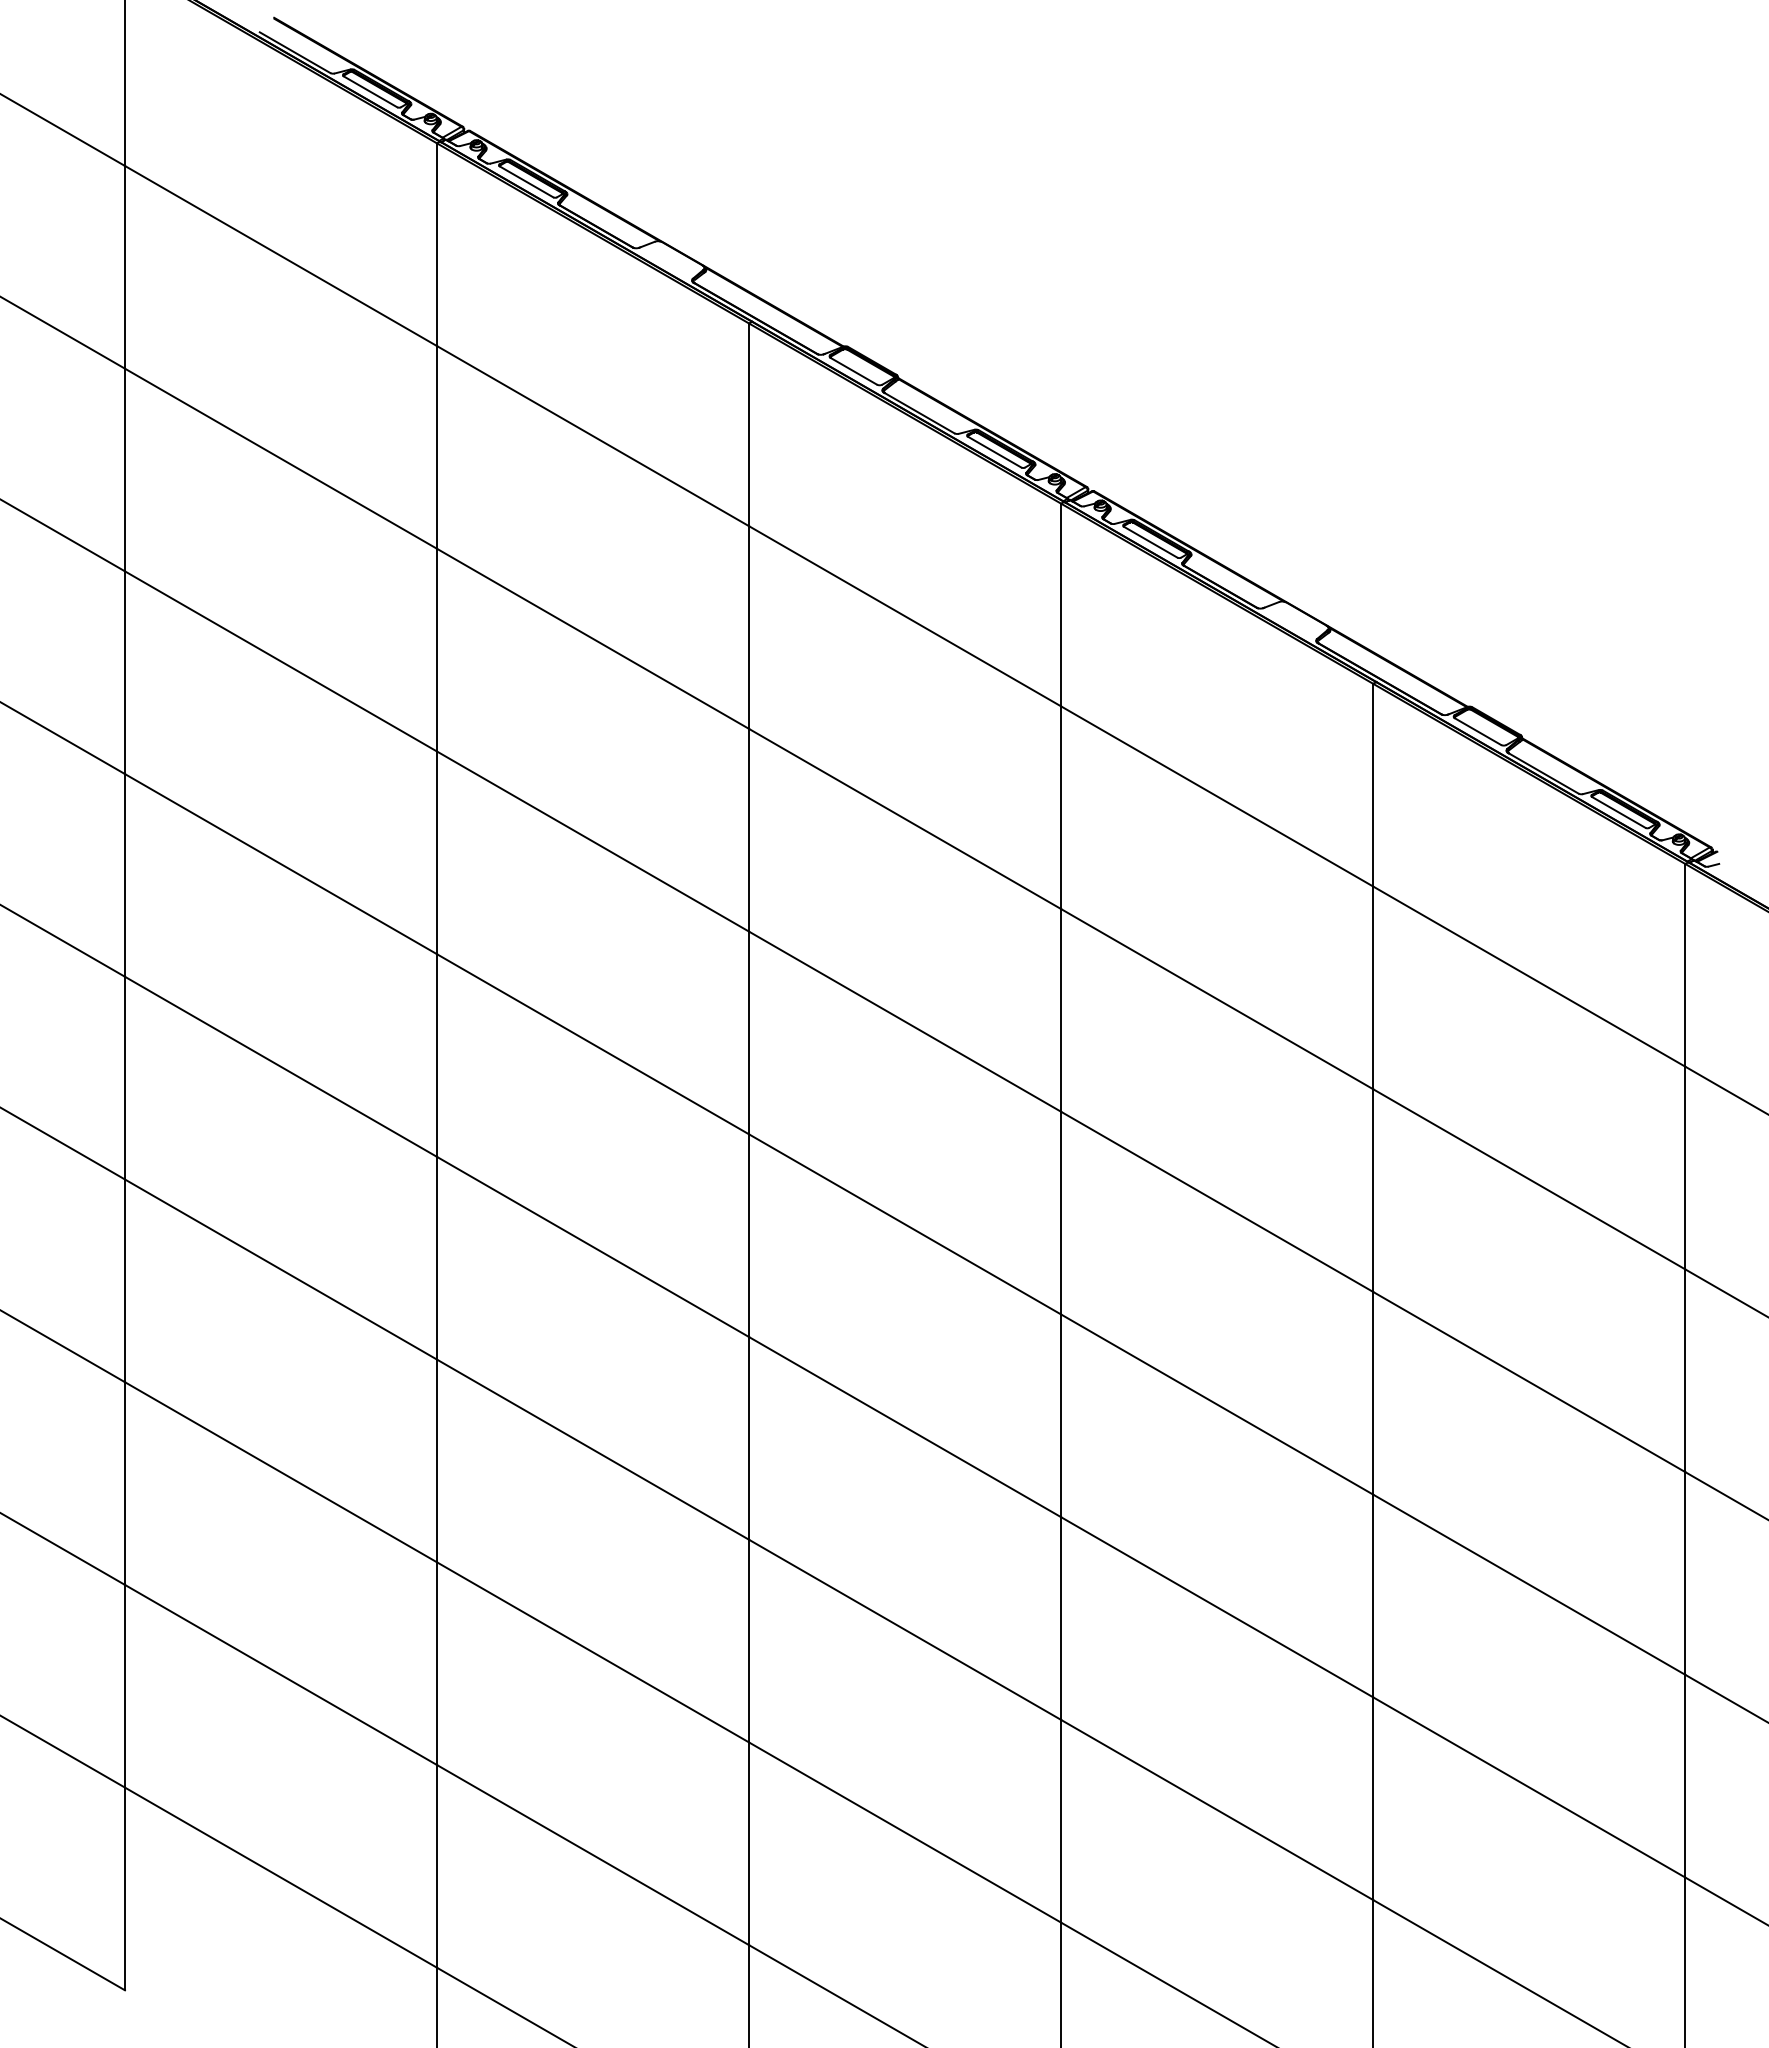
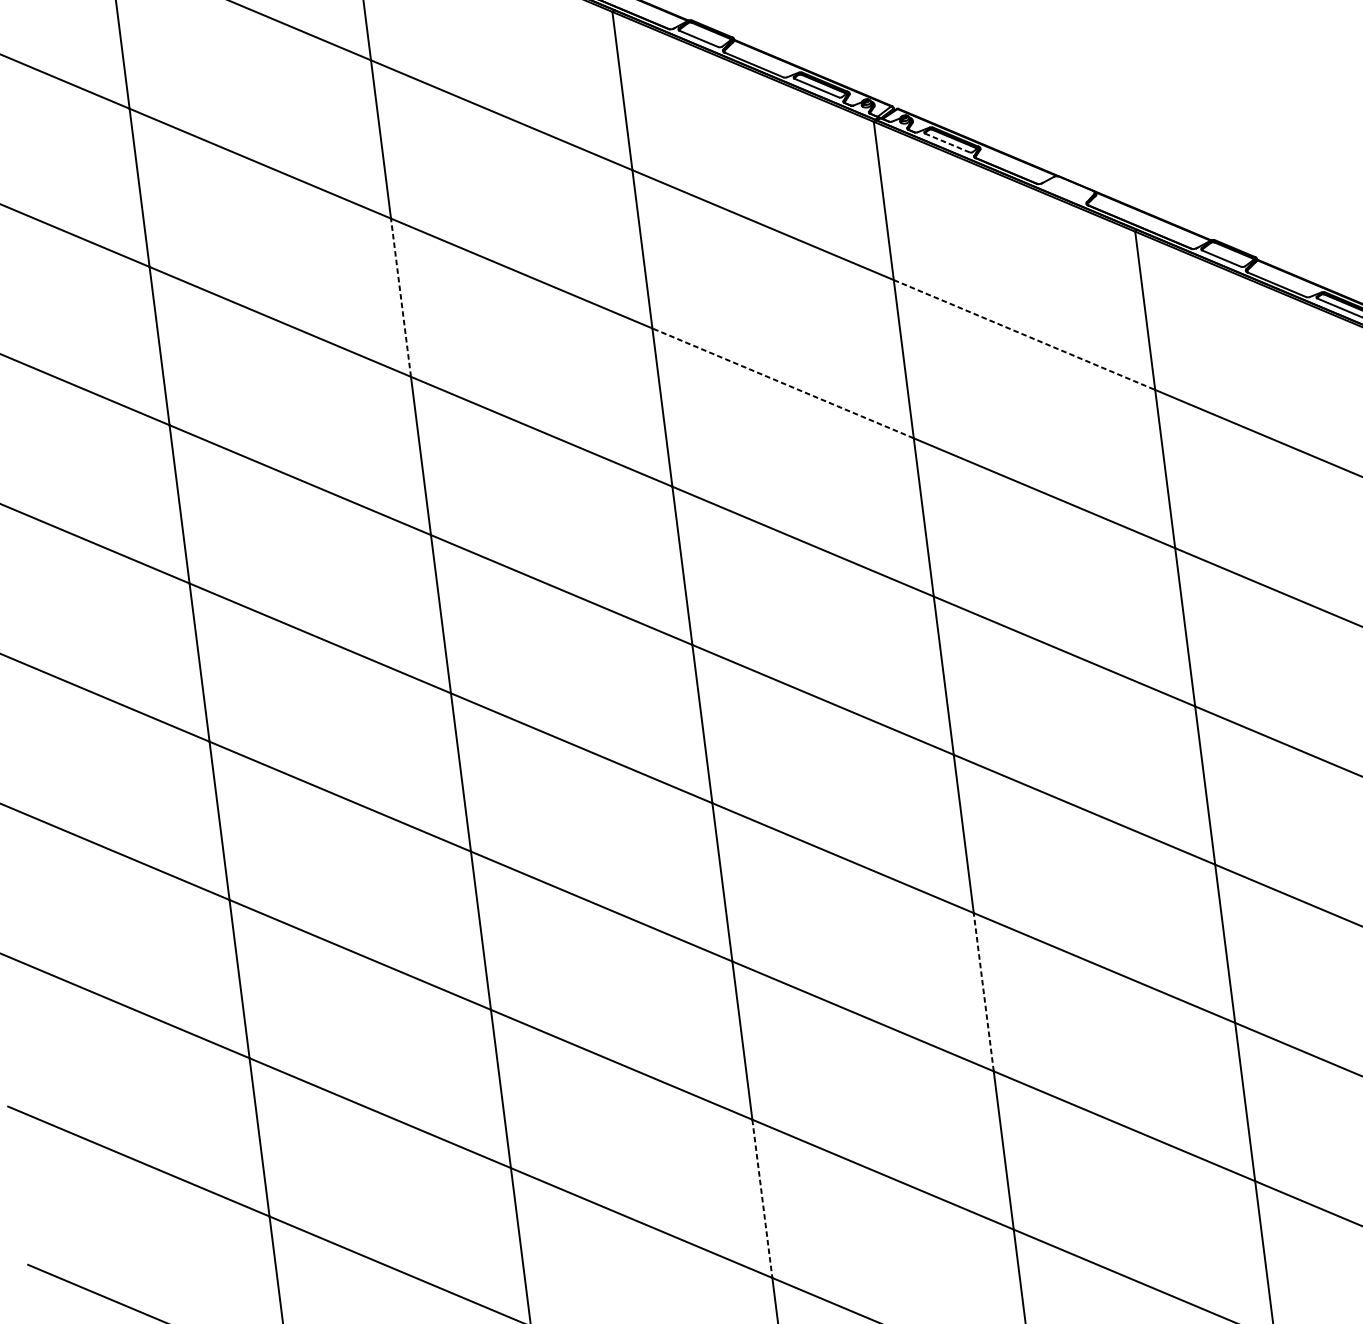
line: (1150, 542) -> (947, 143), solid -> dashed
line: (437, 649) -> (401, 297), solid -> dashed
line: (1217, 796) -> (1024, 334), solid -> dashed
line: (904, 818) -> (782, 383), solid -> dashed
line: (1061, 1618) -> (983, 992), solid -> dashed
line: (749, 1844) -> (762, 1199), solid -> dashed

